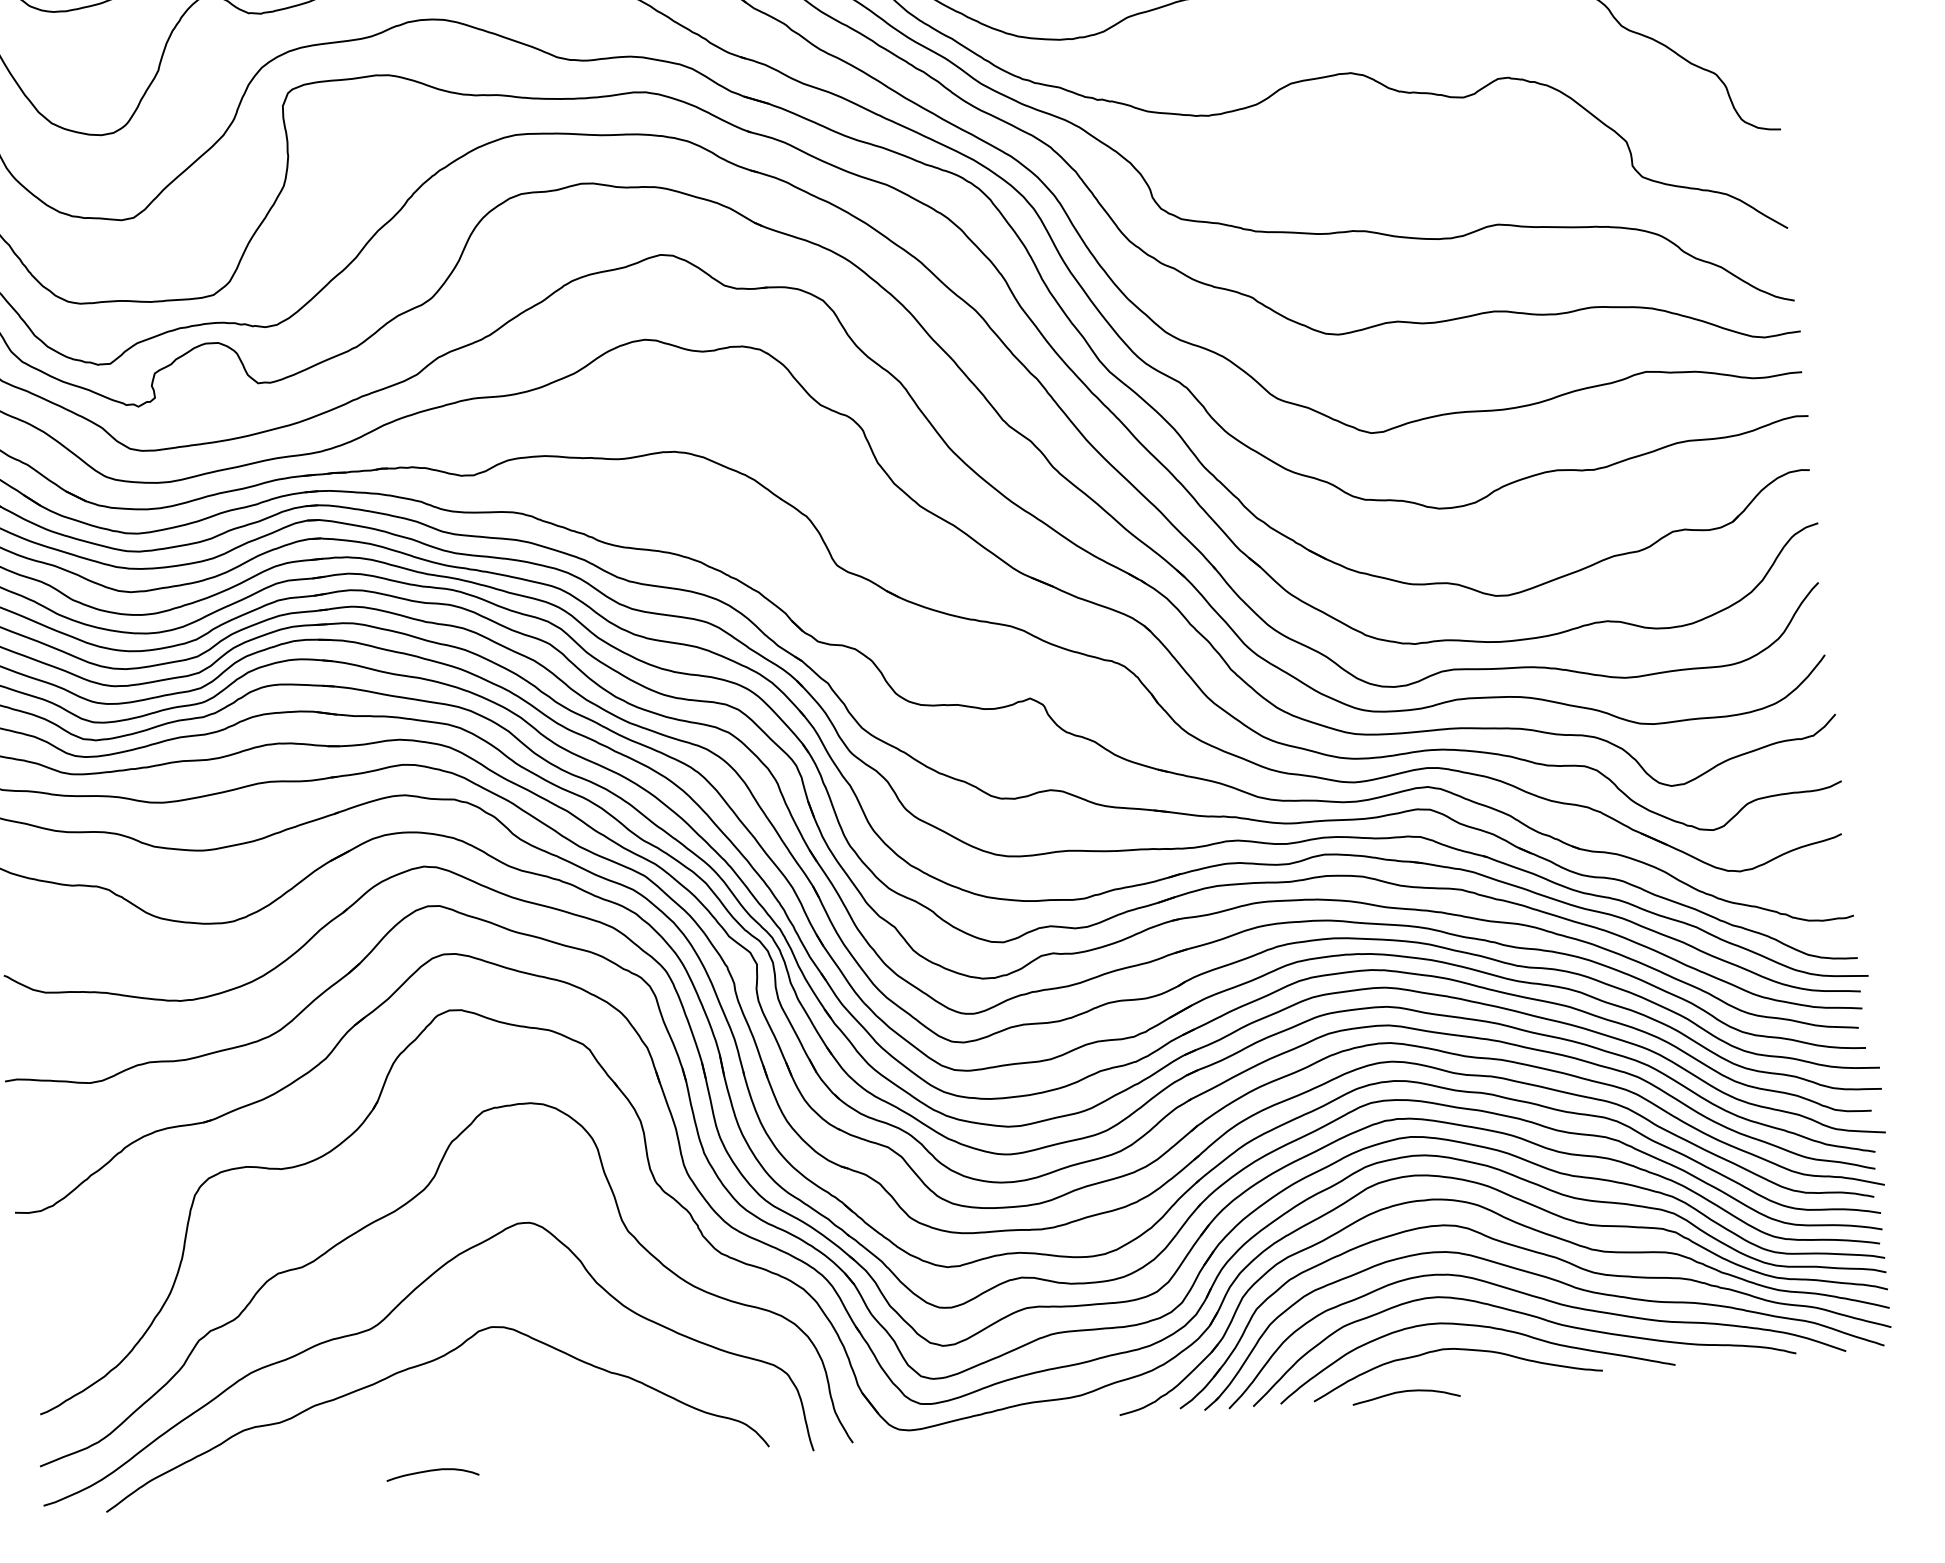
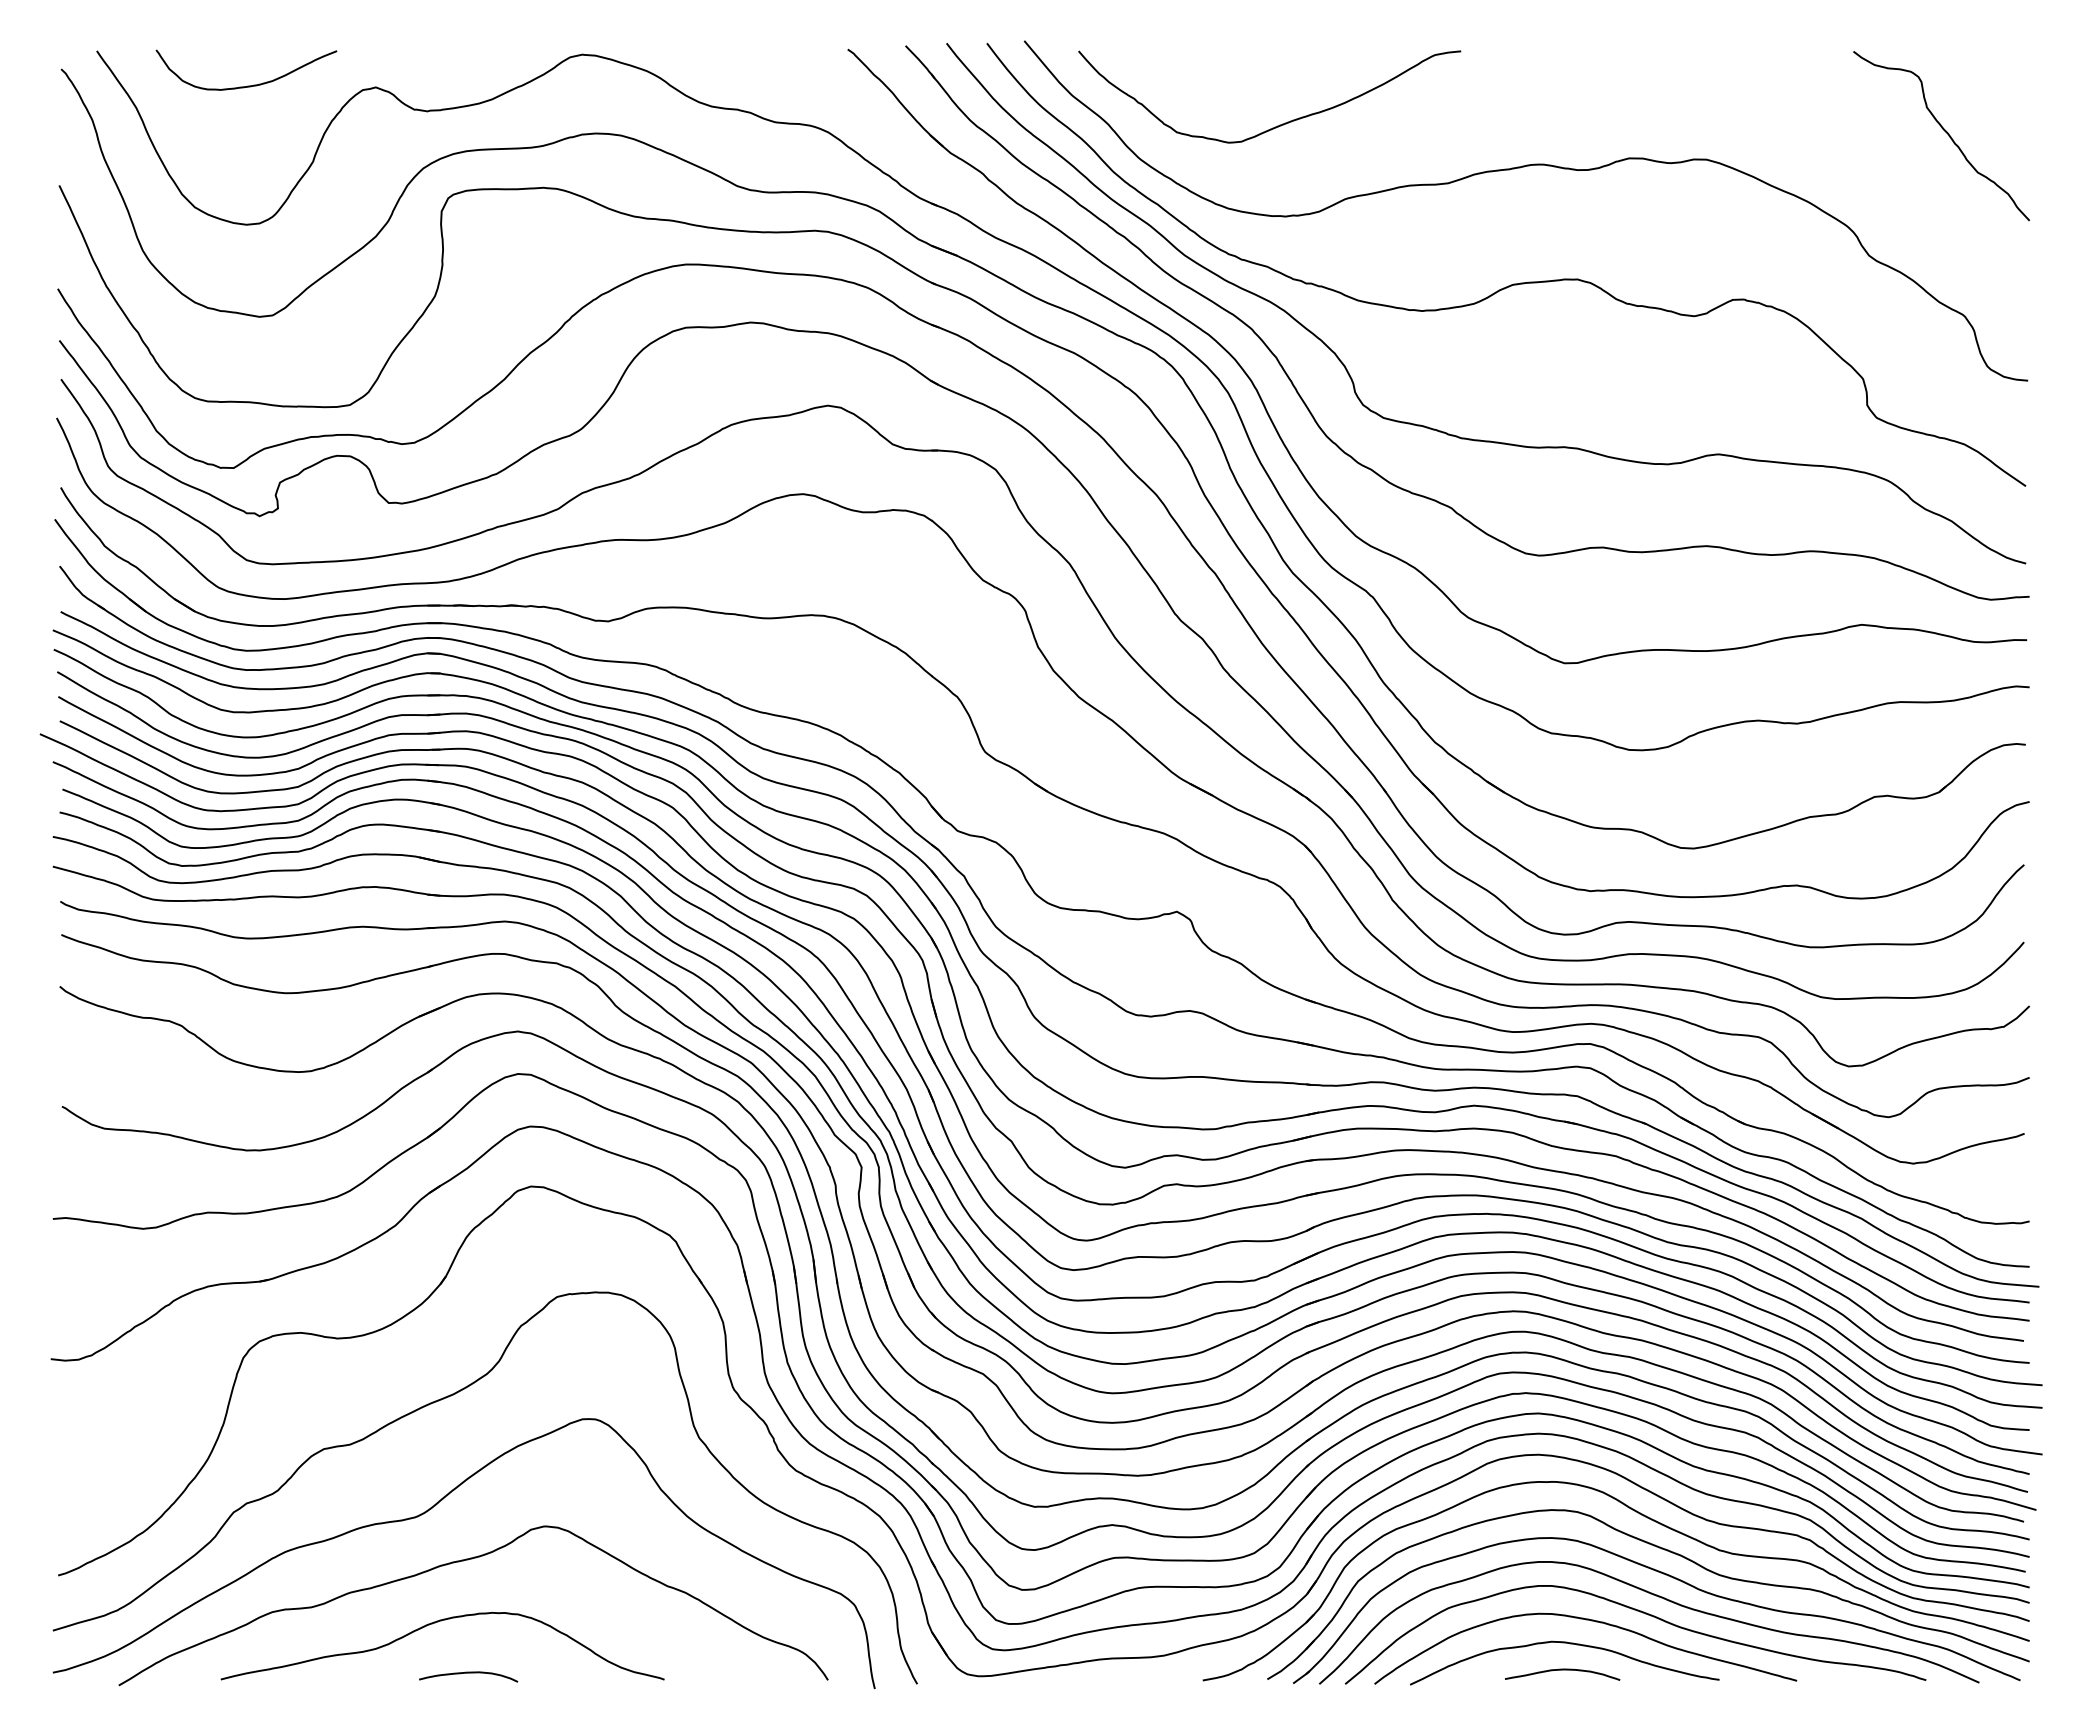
curve: (1405, 1392) -> (1562, 1670), moved
curve: (397, 1427) -> (435, 1623), added

